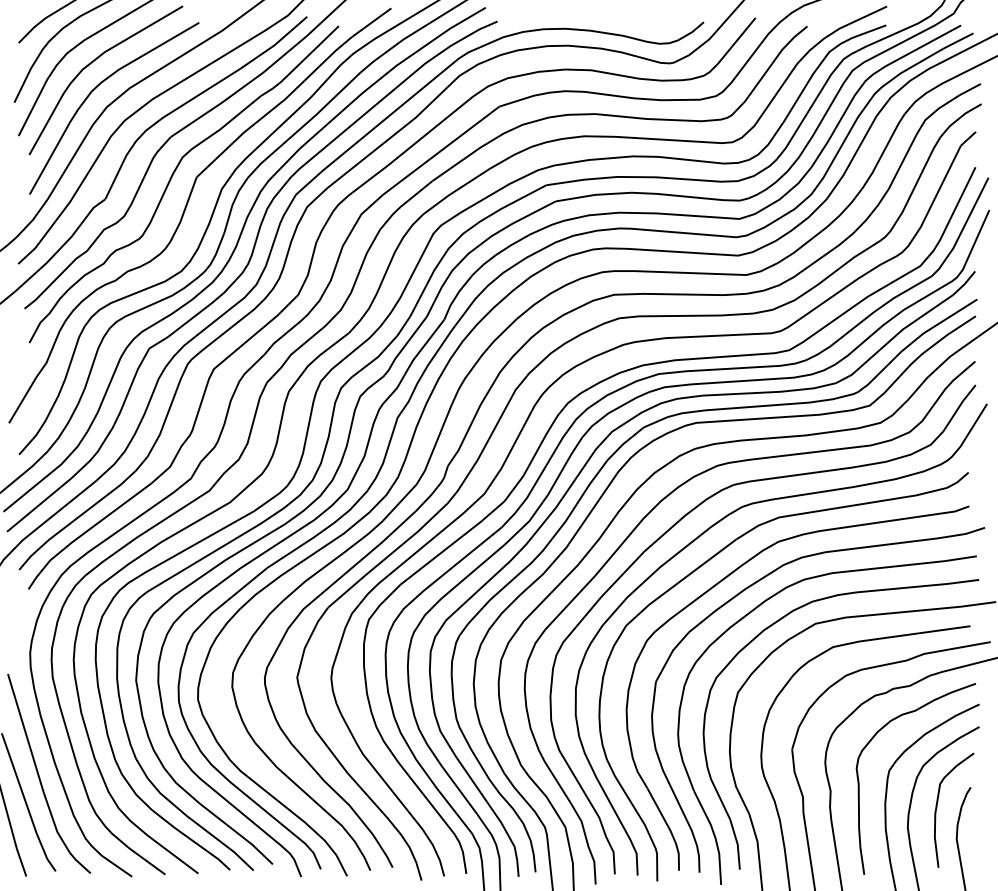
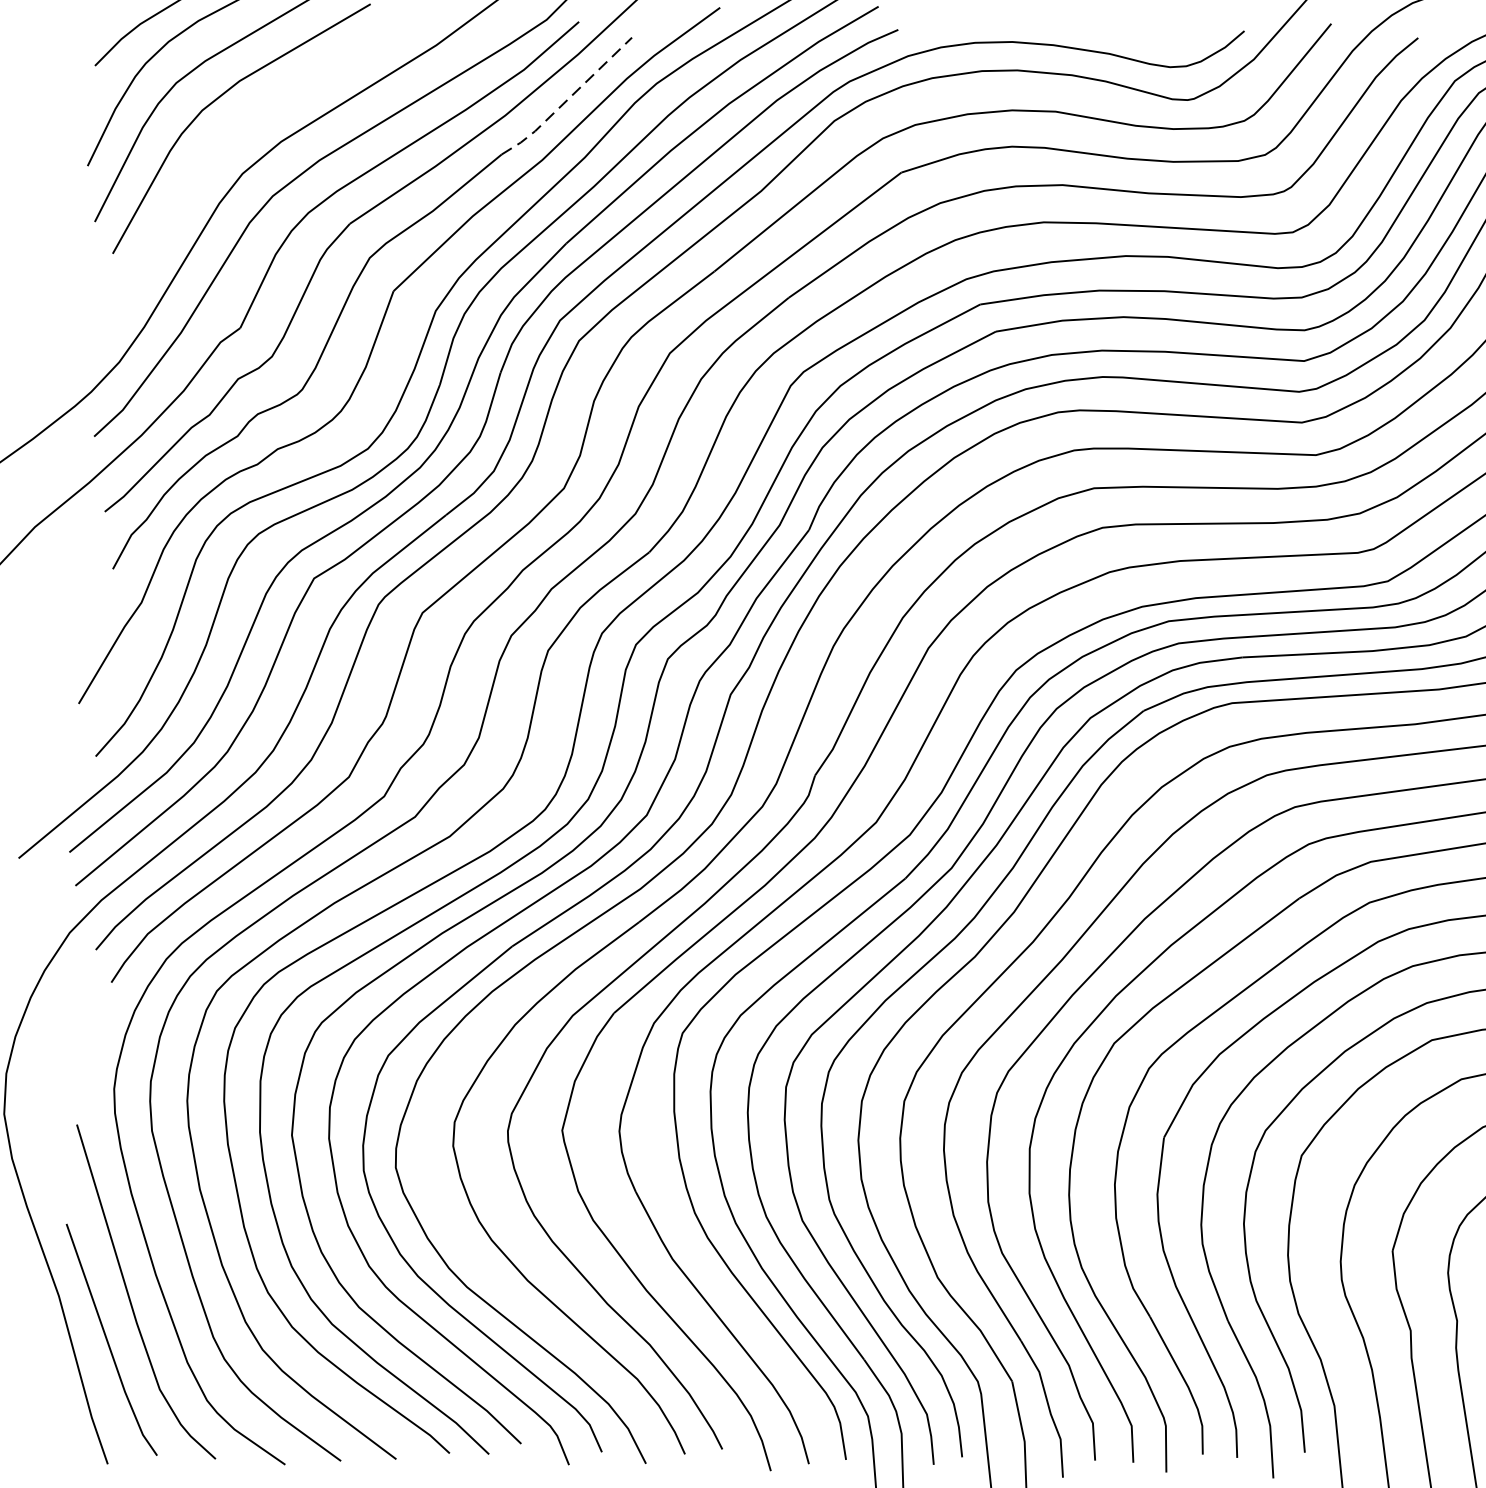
line: (300, 63) -> (567, 100), solid -> dashed
curve: (95, 89) -> (223, 143), removed

